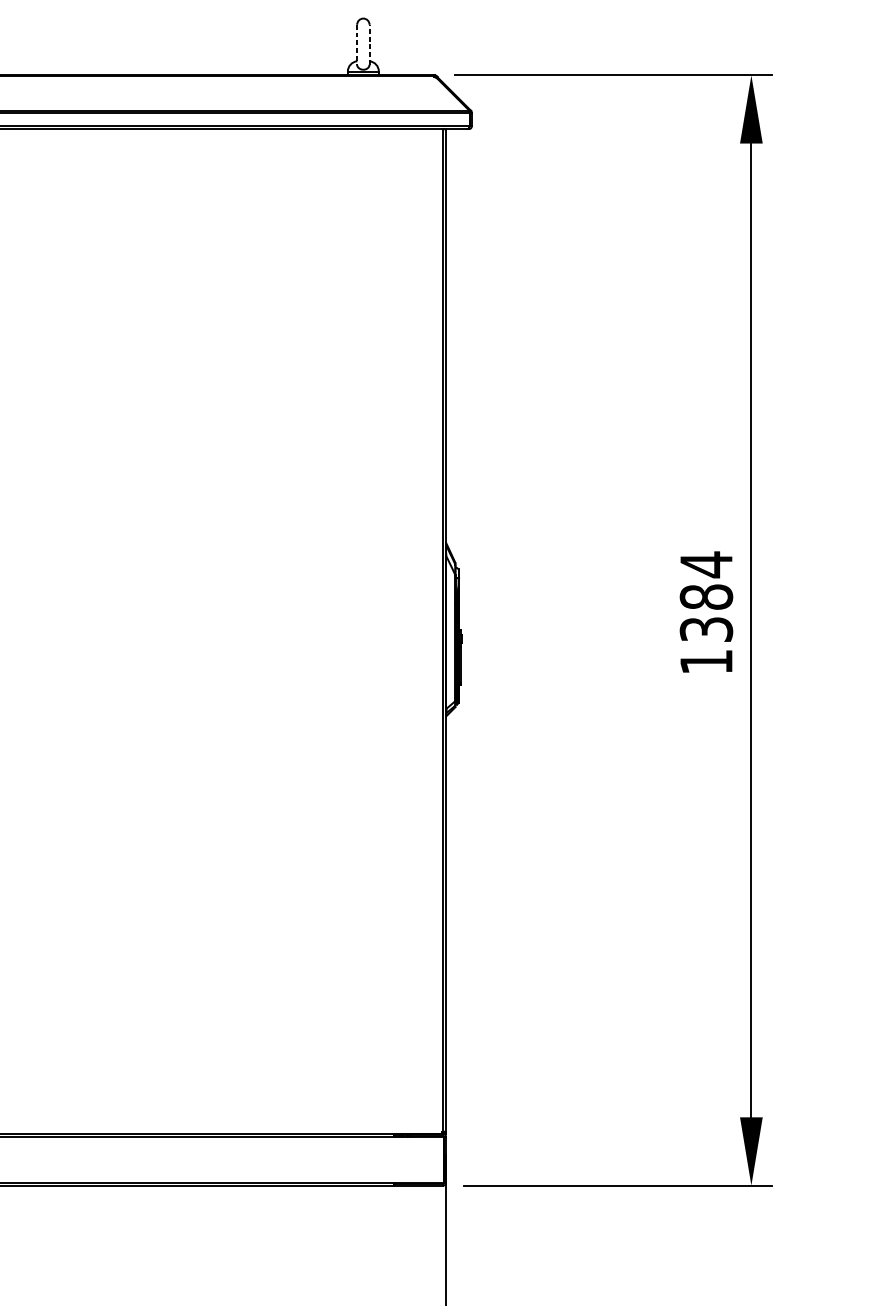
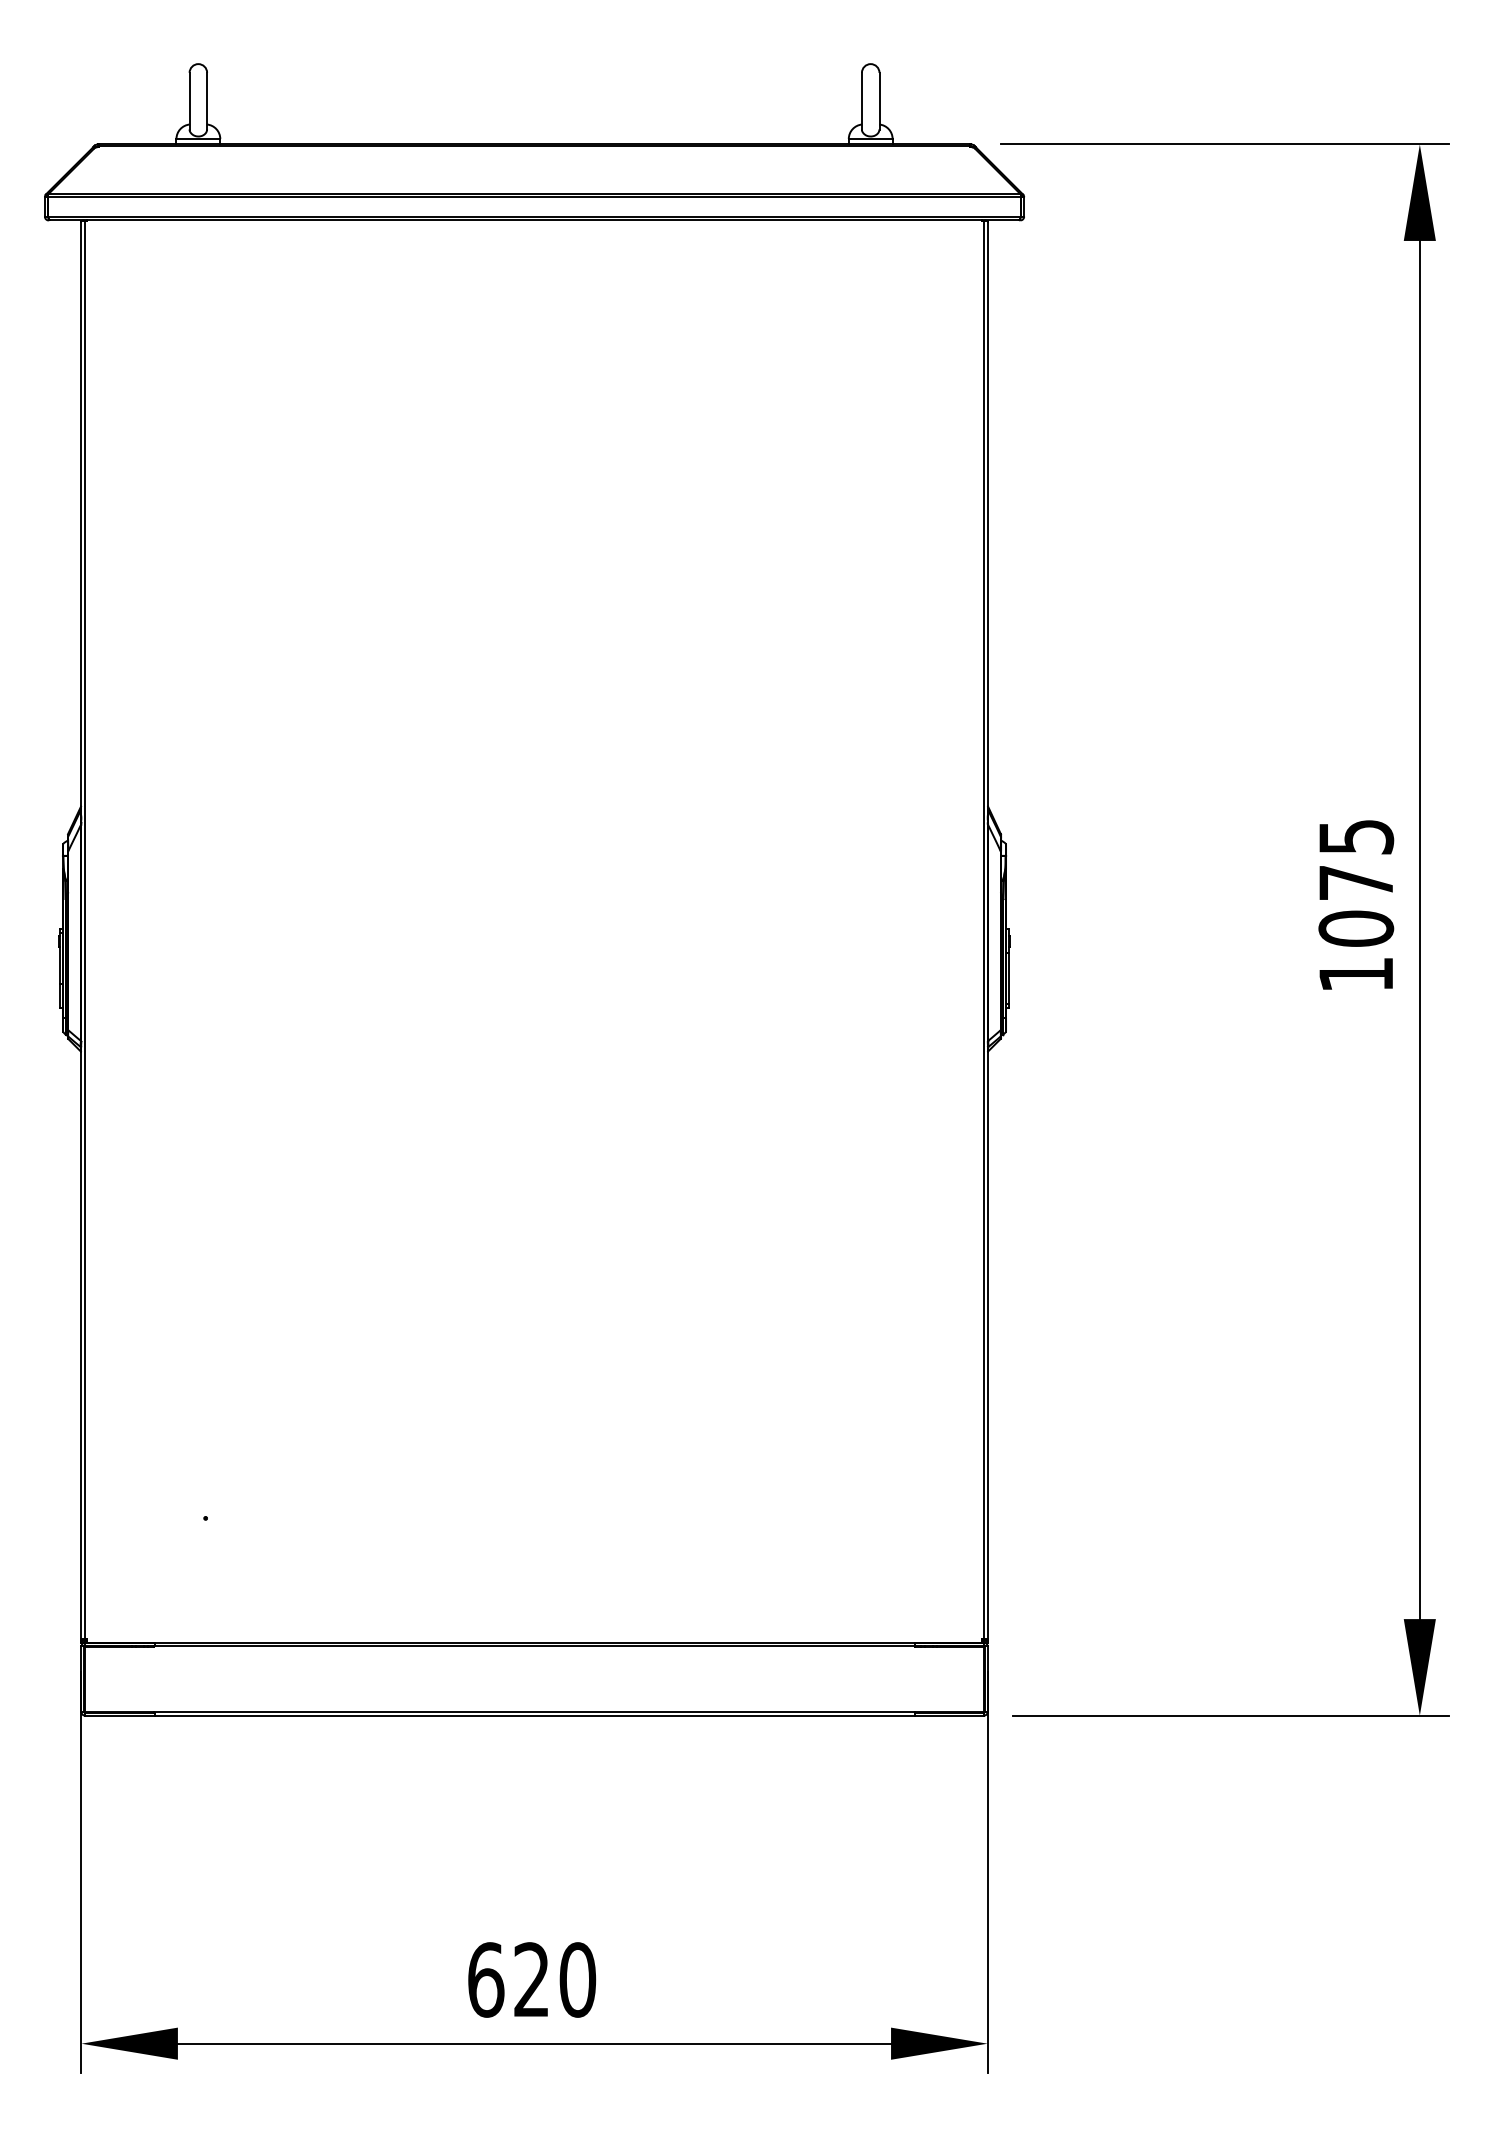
line: (369, 44) -> (879, 100), dashed -> solid
line: (356, 45) -> (861, 101), dashed -> solid
text: (706, 596) -> (1356, 882), 1384 -> 1075

